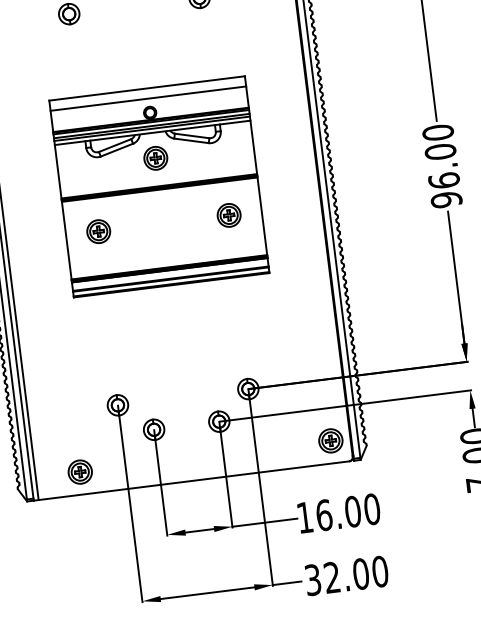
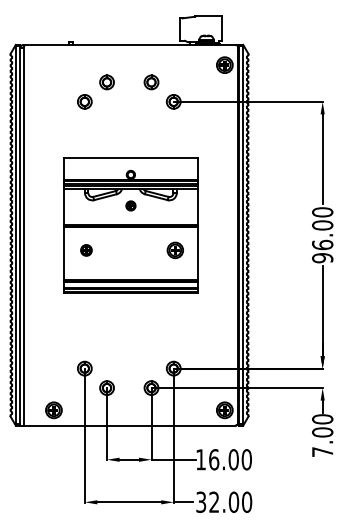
line: (147, 99) -> (130, 165), removed
part: (155, 157) -> (130, 205), size x0.6
part: (98, 231) -> (86, 250), size x0.7

